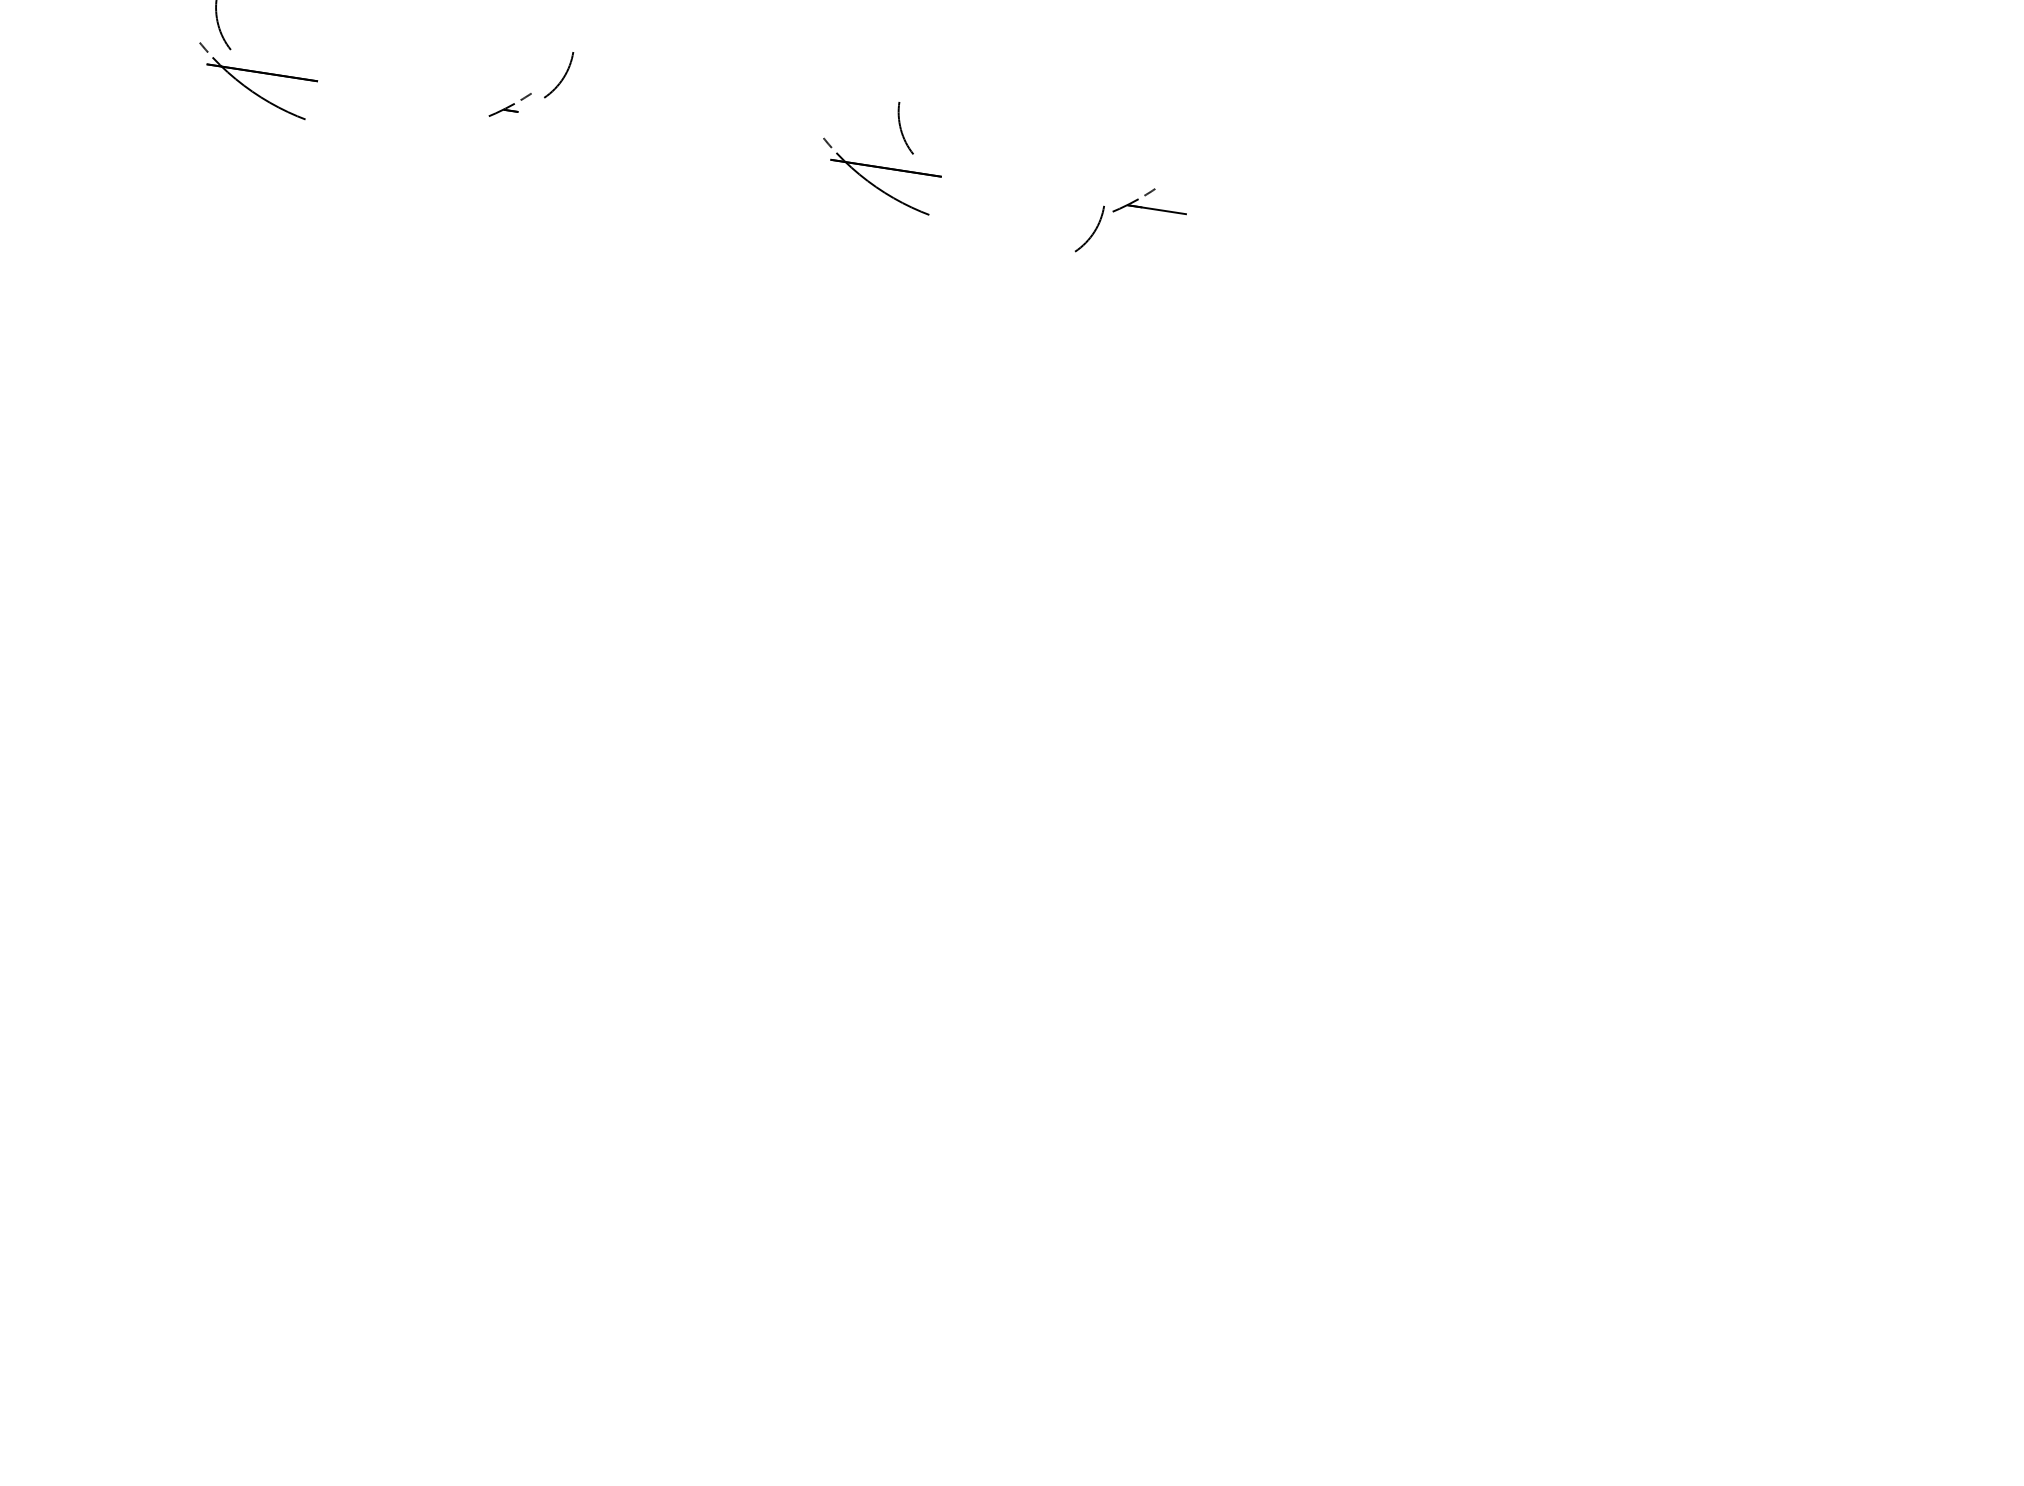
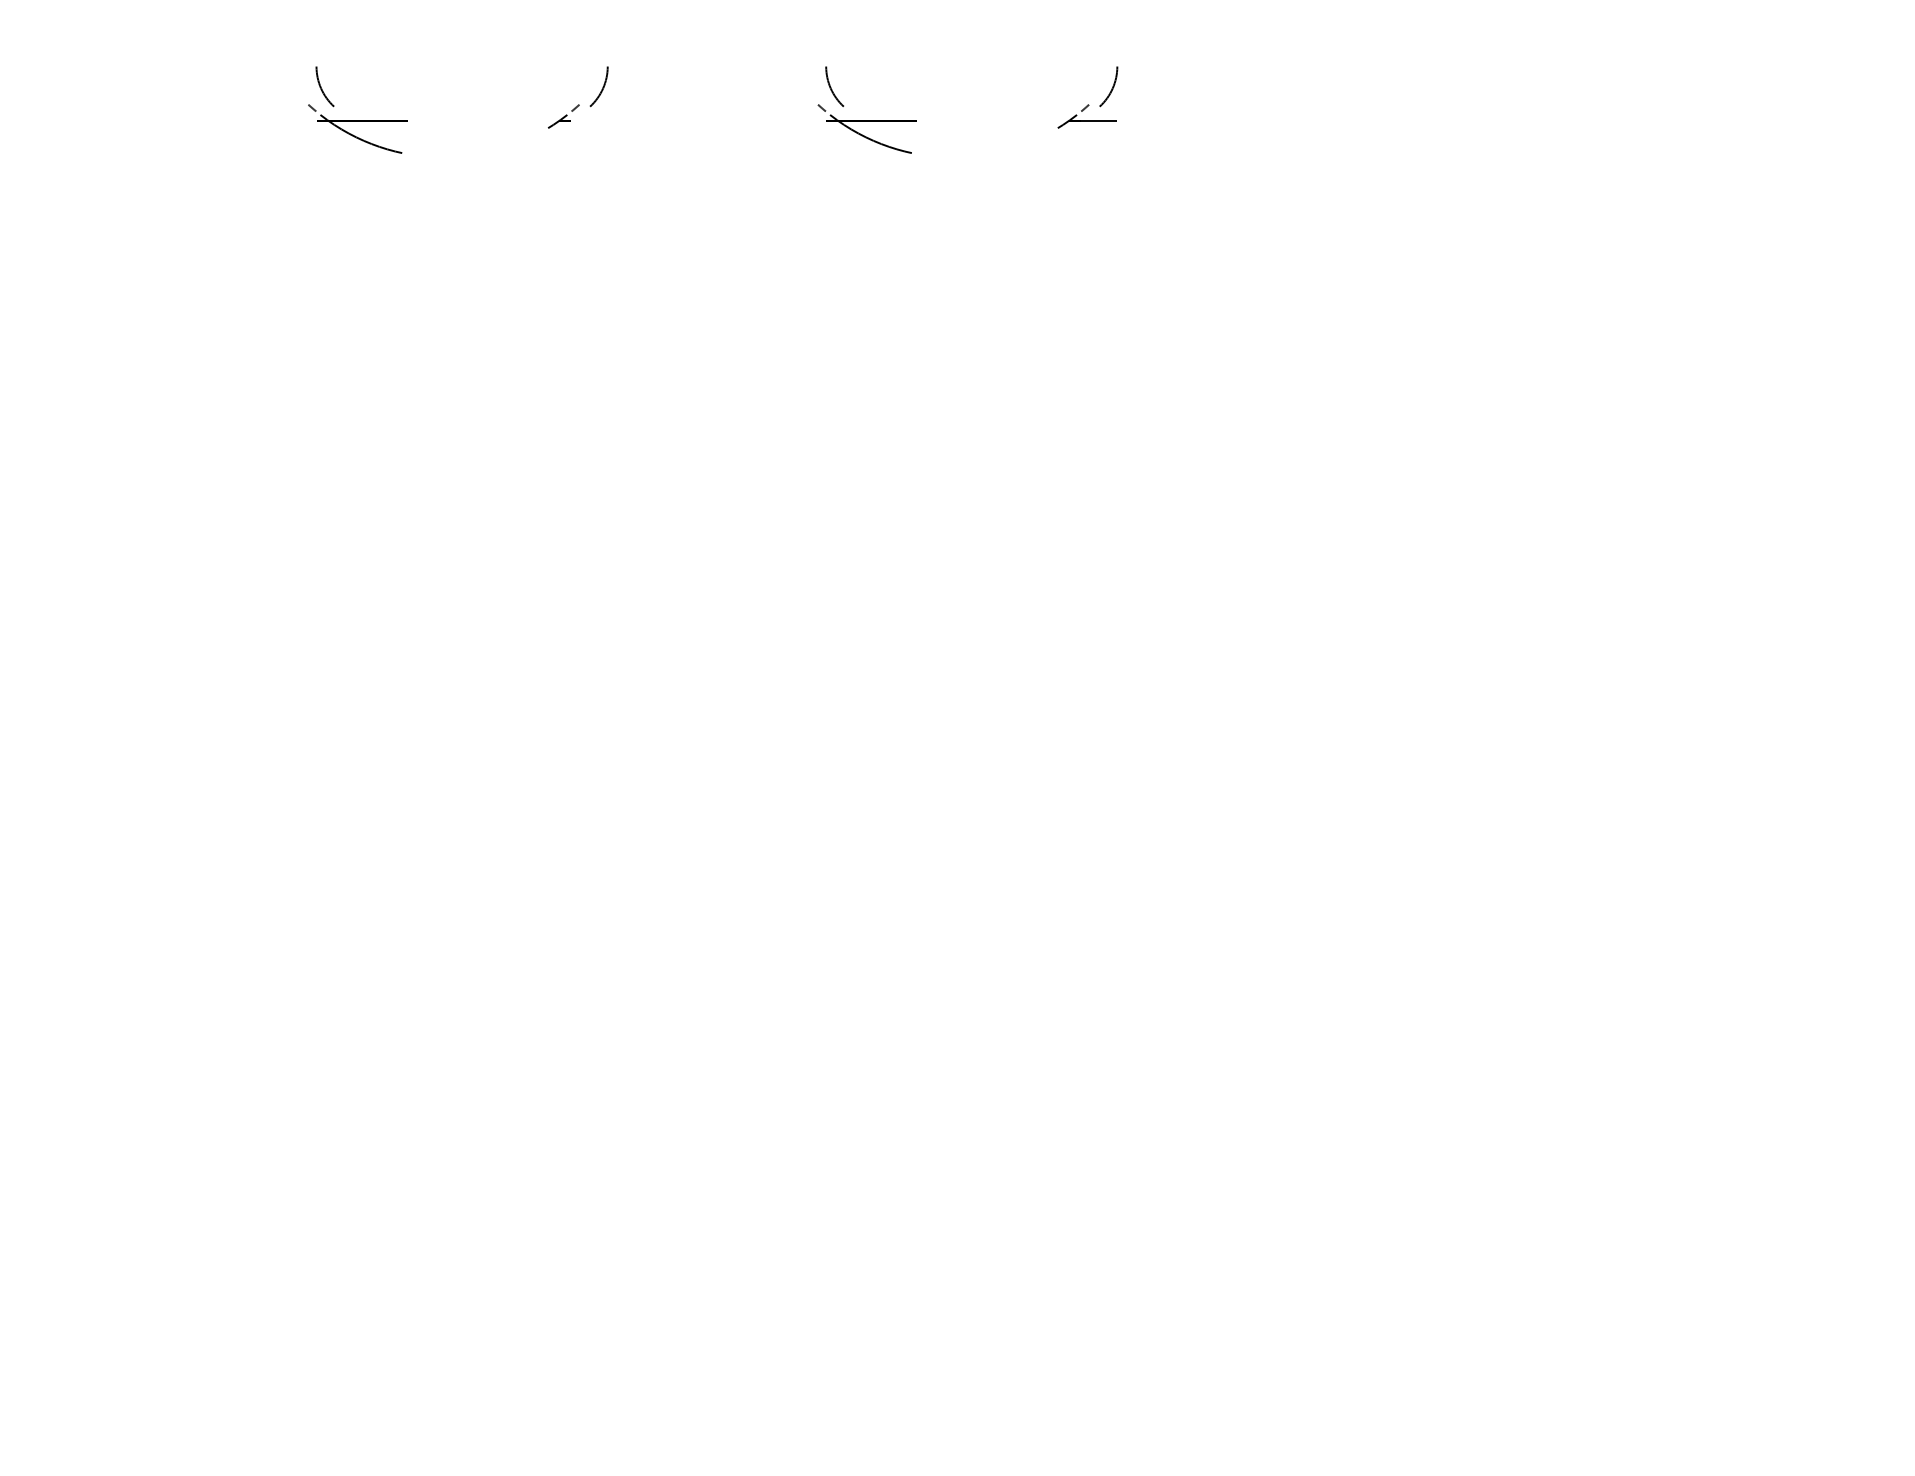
curve: (902, 128) -> (831, 87), moved
curve: (1092, 231) -> (1111, 88), moved

